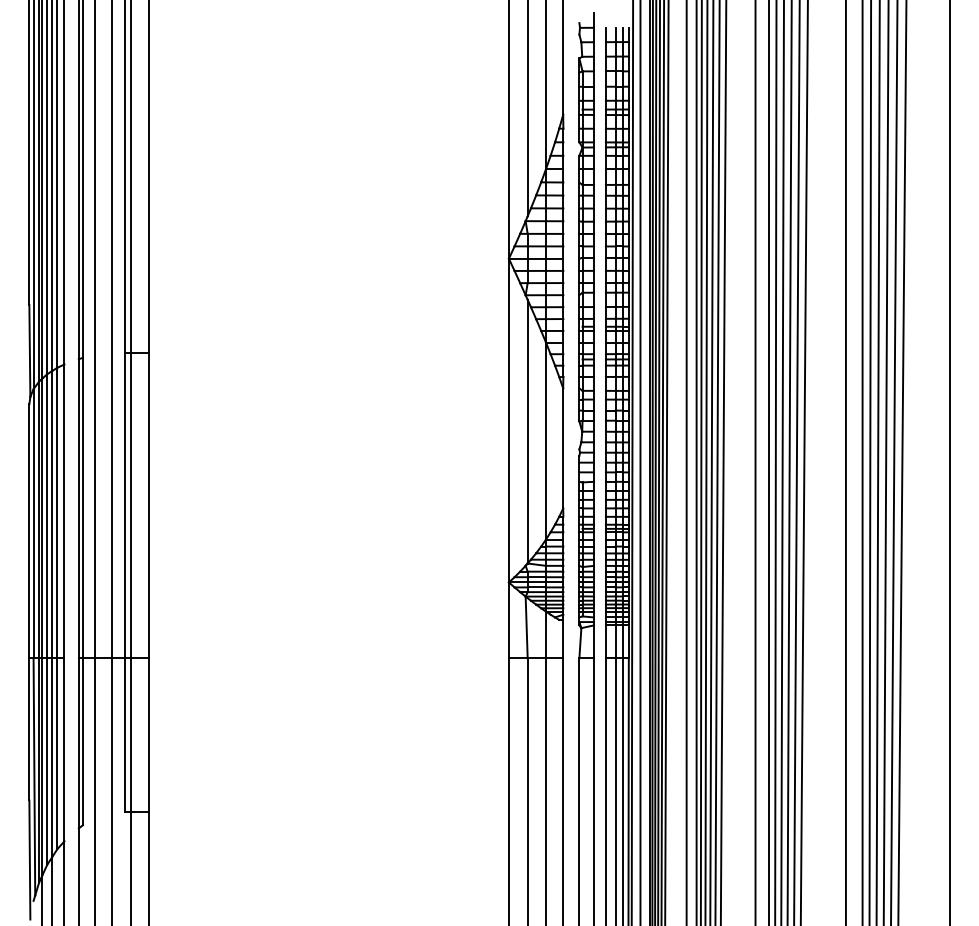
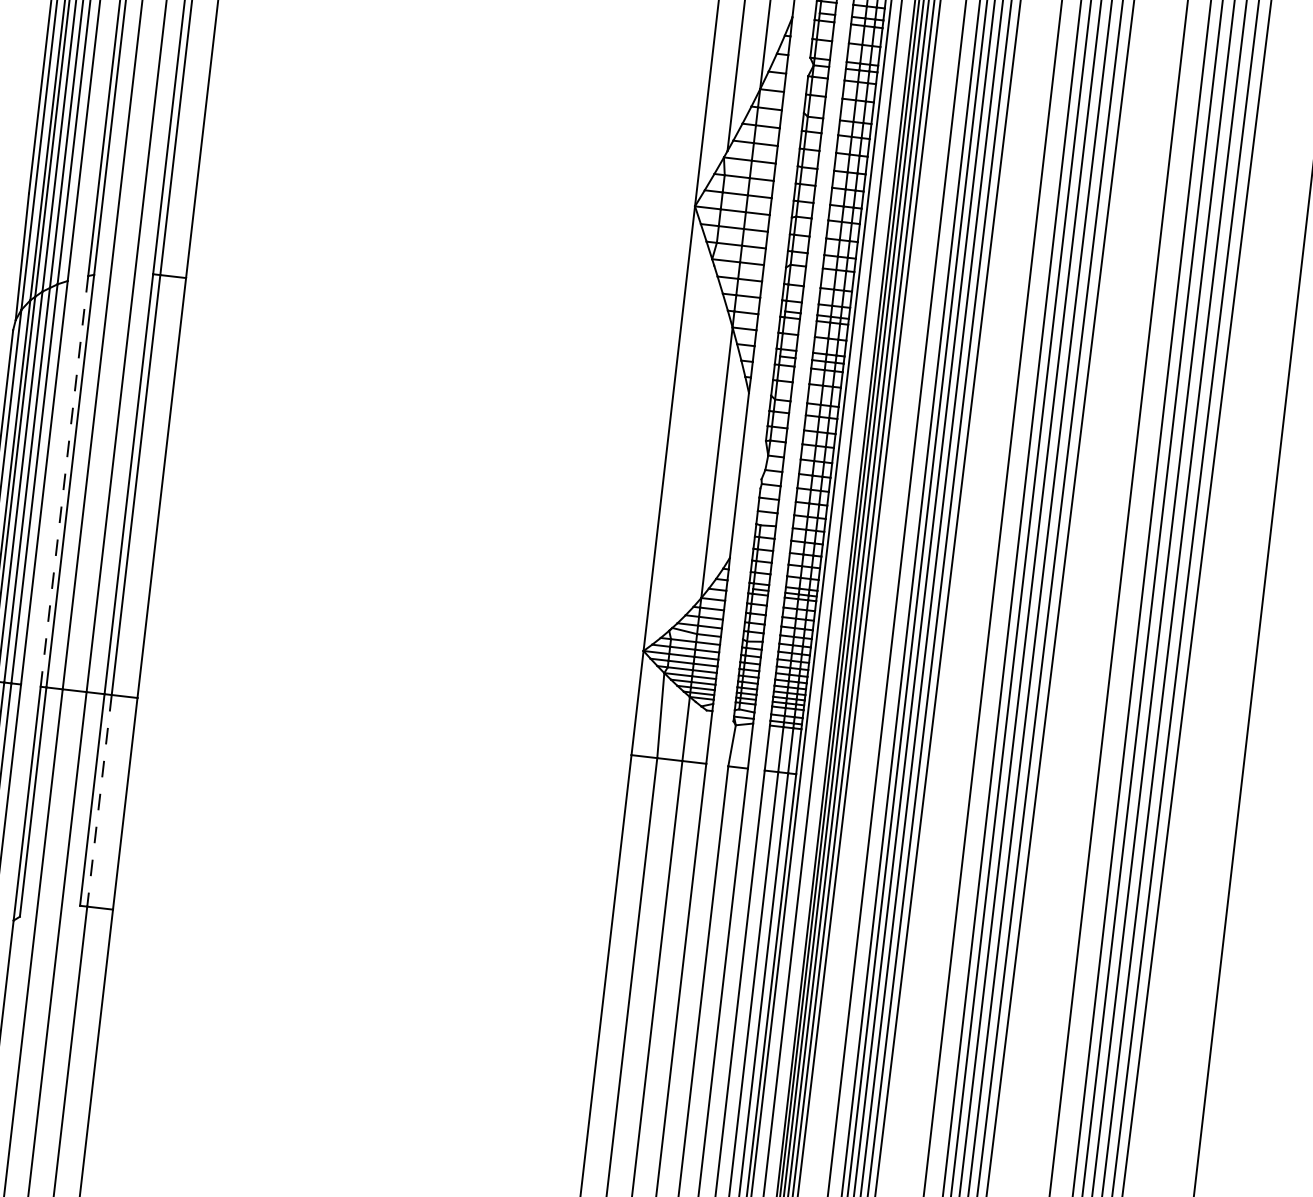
line: (527, 431) -> (693, 446), removed
line: (78, 508) -> (64, 481), solid -> dashed
line: (130, 735) -> (99, 801), solid -> dashed

